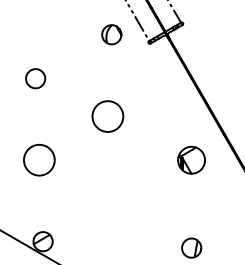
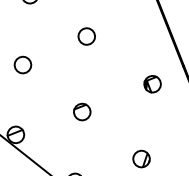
circle: (107, 116) -> (86, 36), size x0.62
circle: (38, 159) -> (22, 64), size x0.62
part: (191, 159) -> (152, 83), size x0.71
part: (115, 203) -> (82, 111), added

